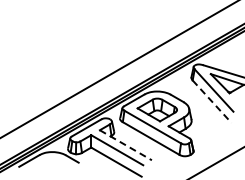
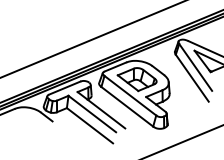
line: (212, 101) -> (192, 78), dashed -> solid
line: (126, 145) -> (102, 110), dashed -> solid

